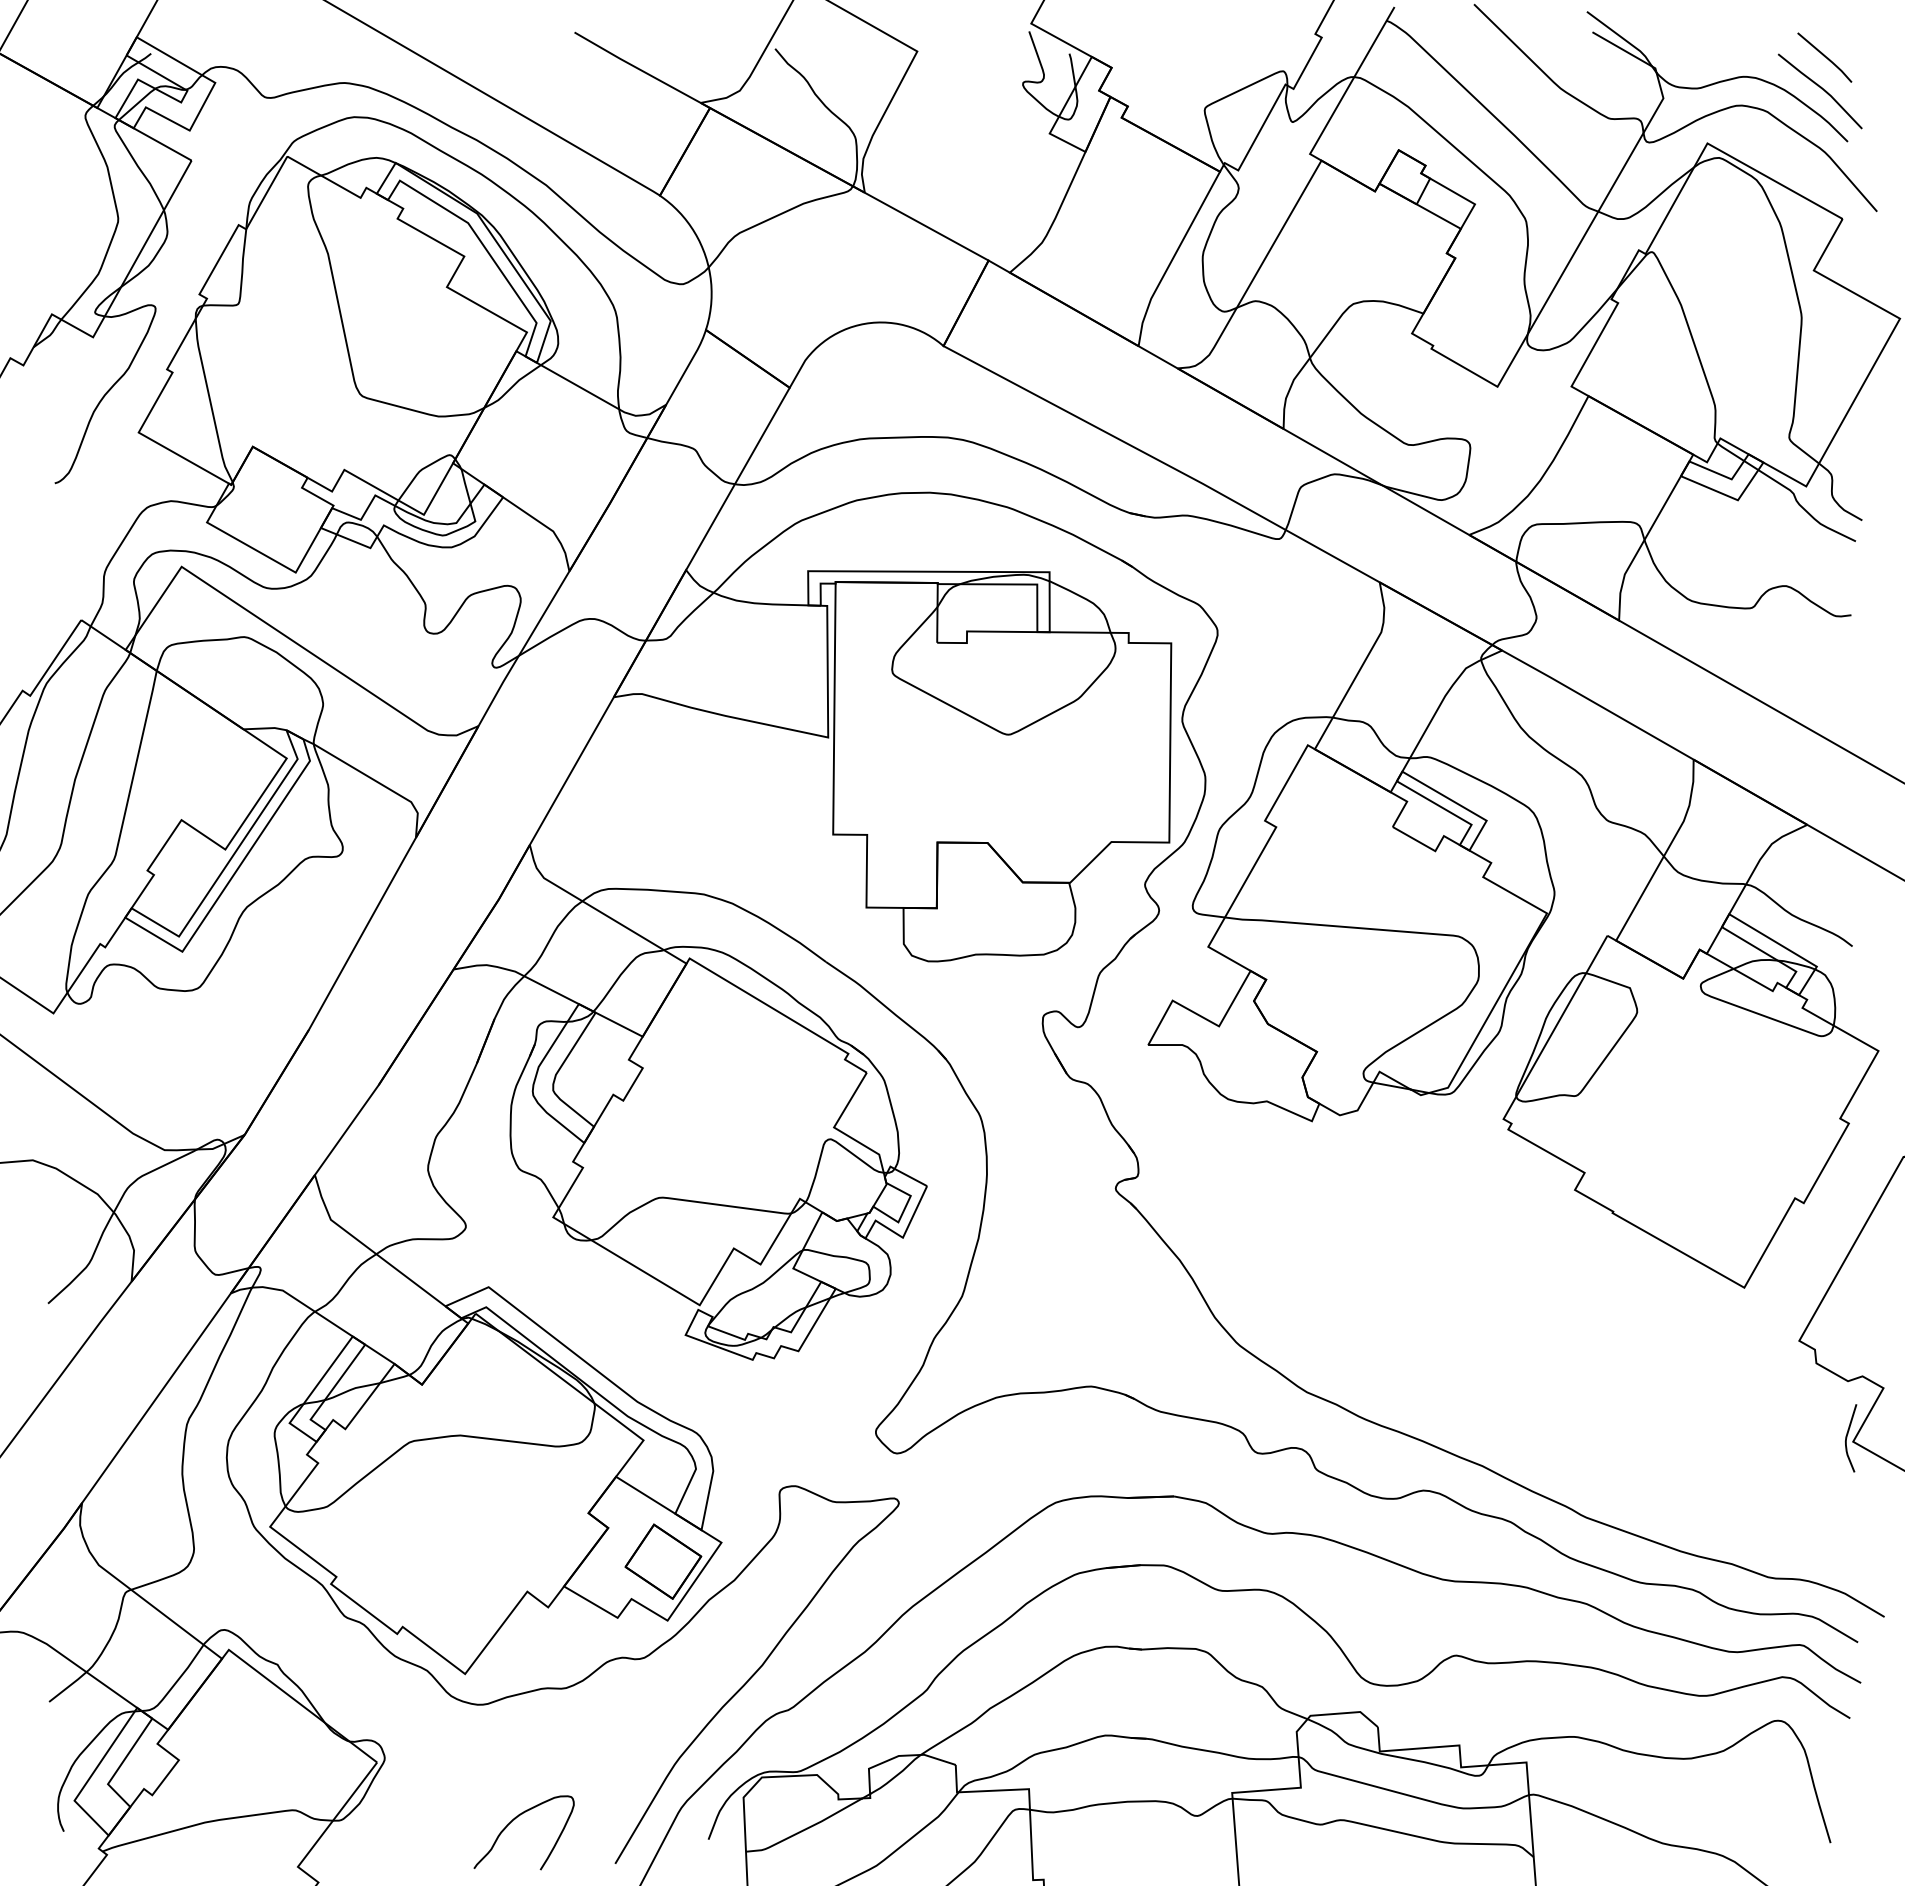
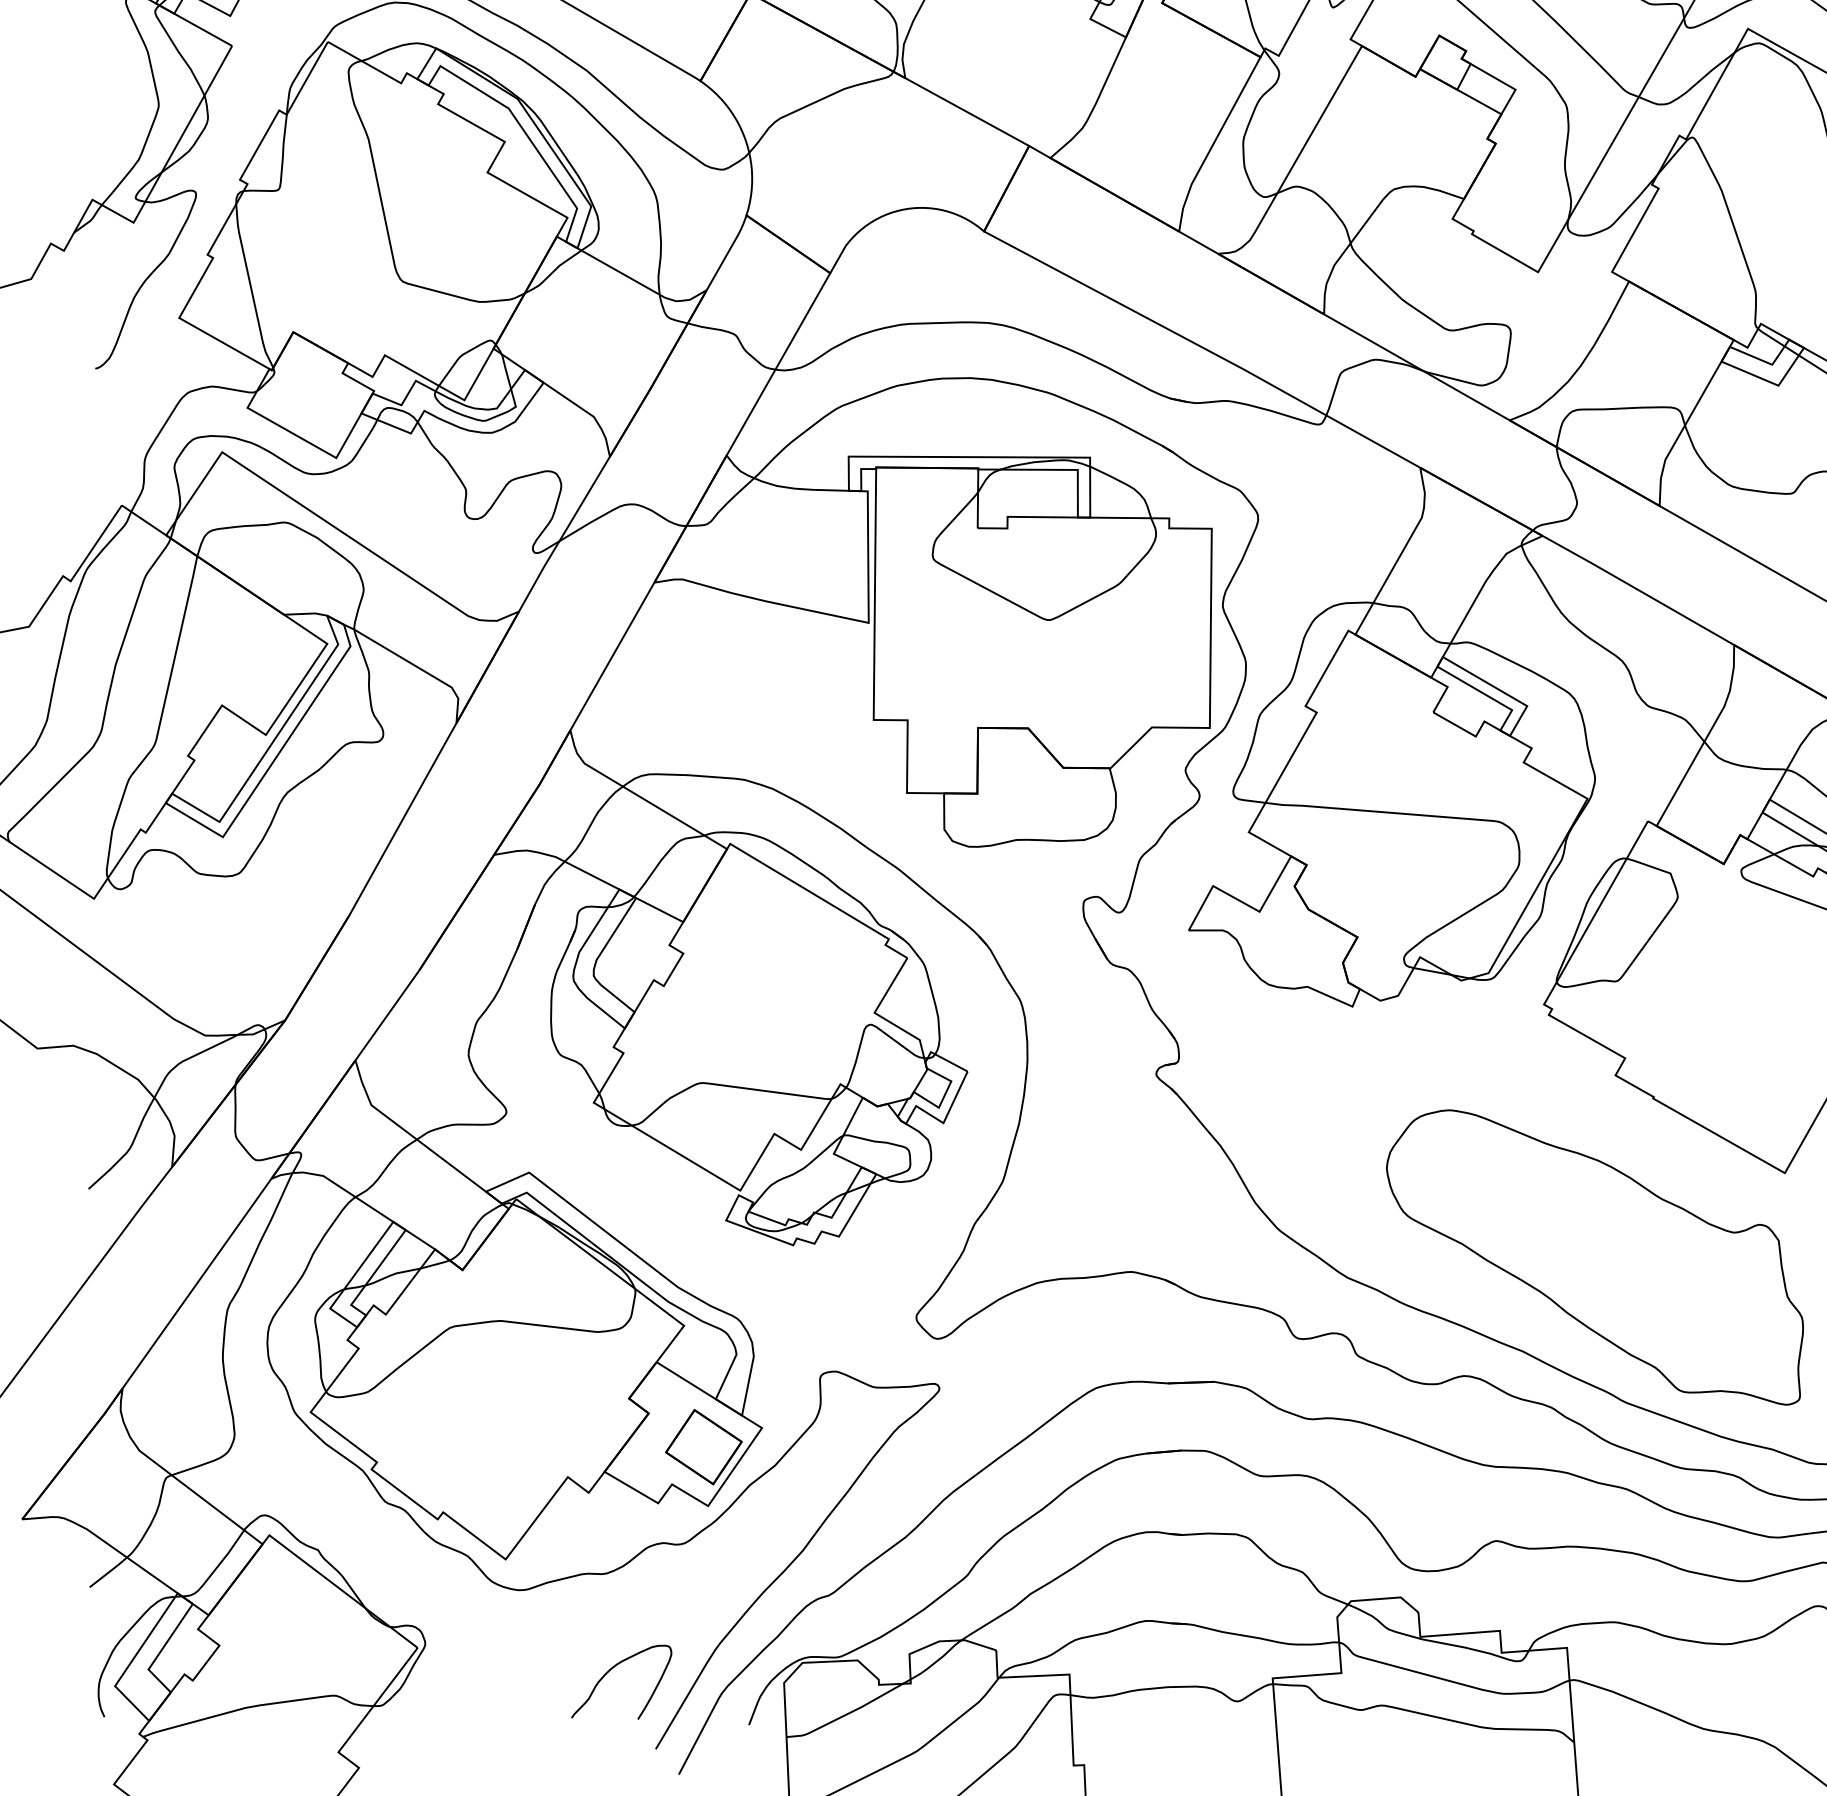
part: (1554, 1372) -> (1595, 1257), added
curve: (514, 1820) -> (612, 1669), moved

